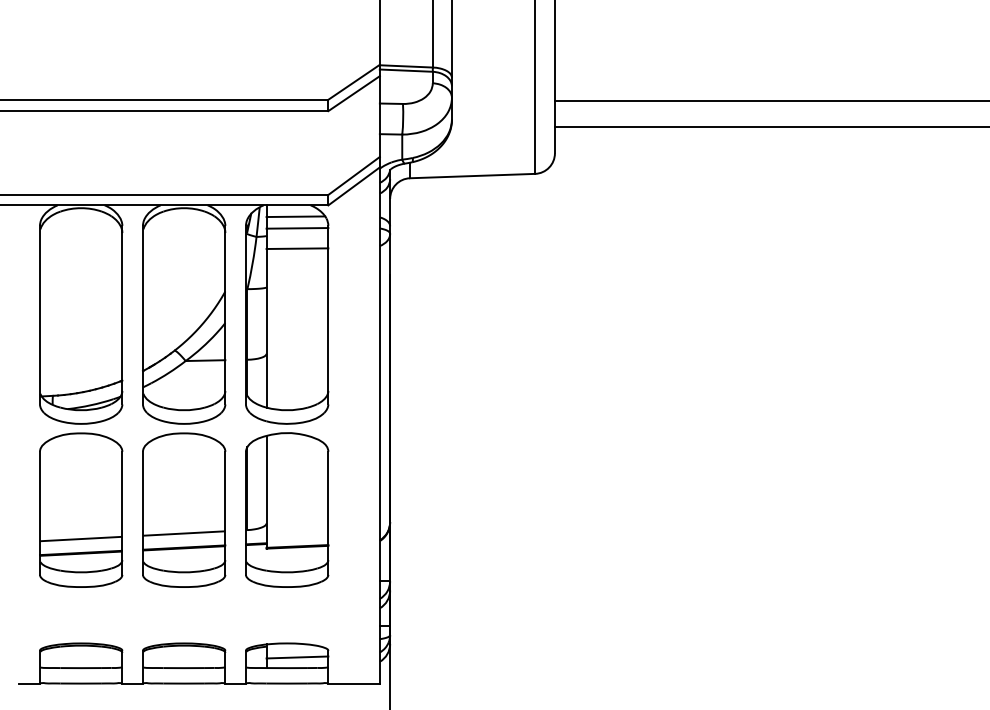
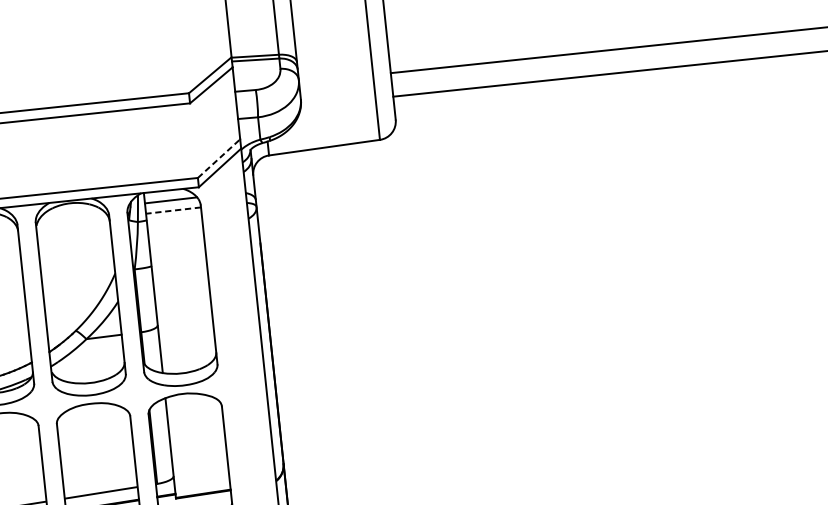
line: (354, 175) -> (219, 158), solid -> dashed
line: (297, 228) -> (173, 210), solid -> dashed
line: (297, 248) -> (175, 228), removed

